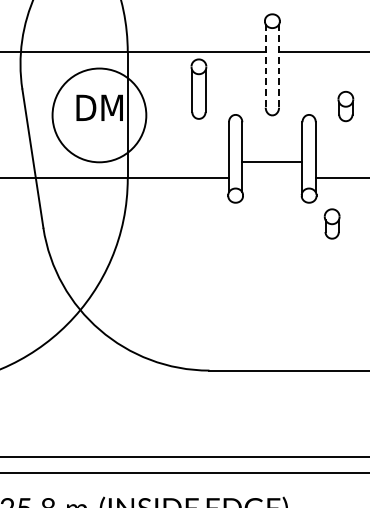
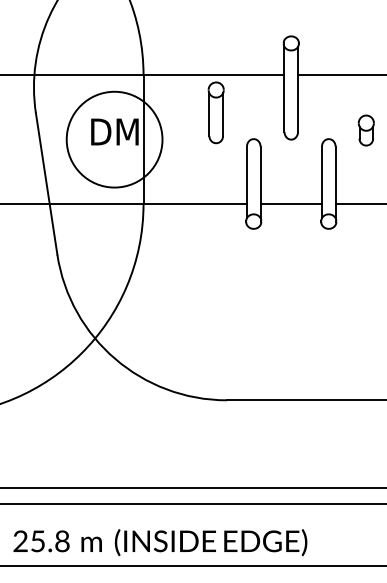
line: (265, 66) -> (284, 89), dashed -> solid
line: (279, 66) -> (298, 89), dashed -> solid
line: (272, 162) -> (291, 204), moved
part: (331, 223) -> (351, 250), removed

